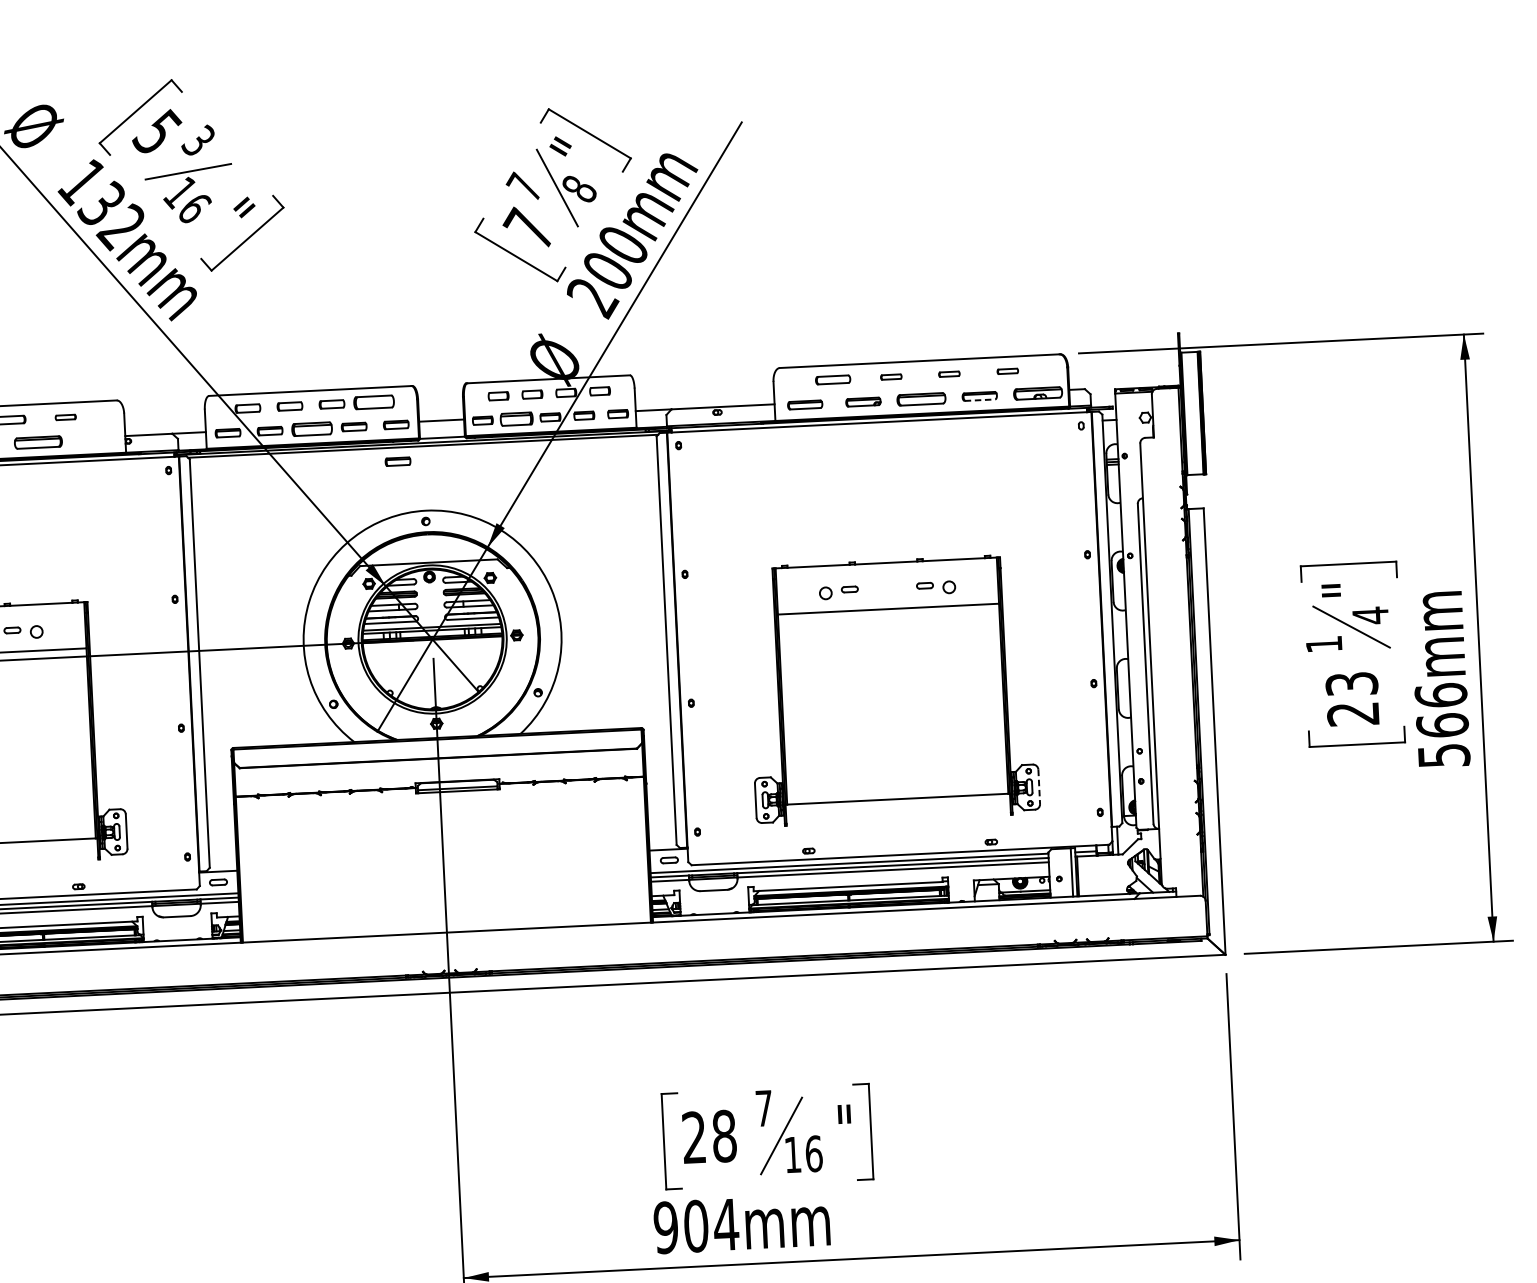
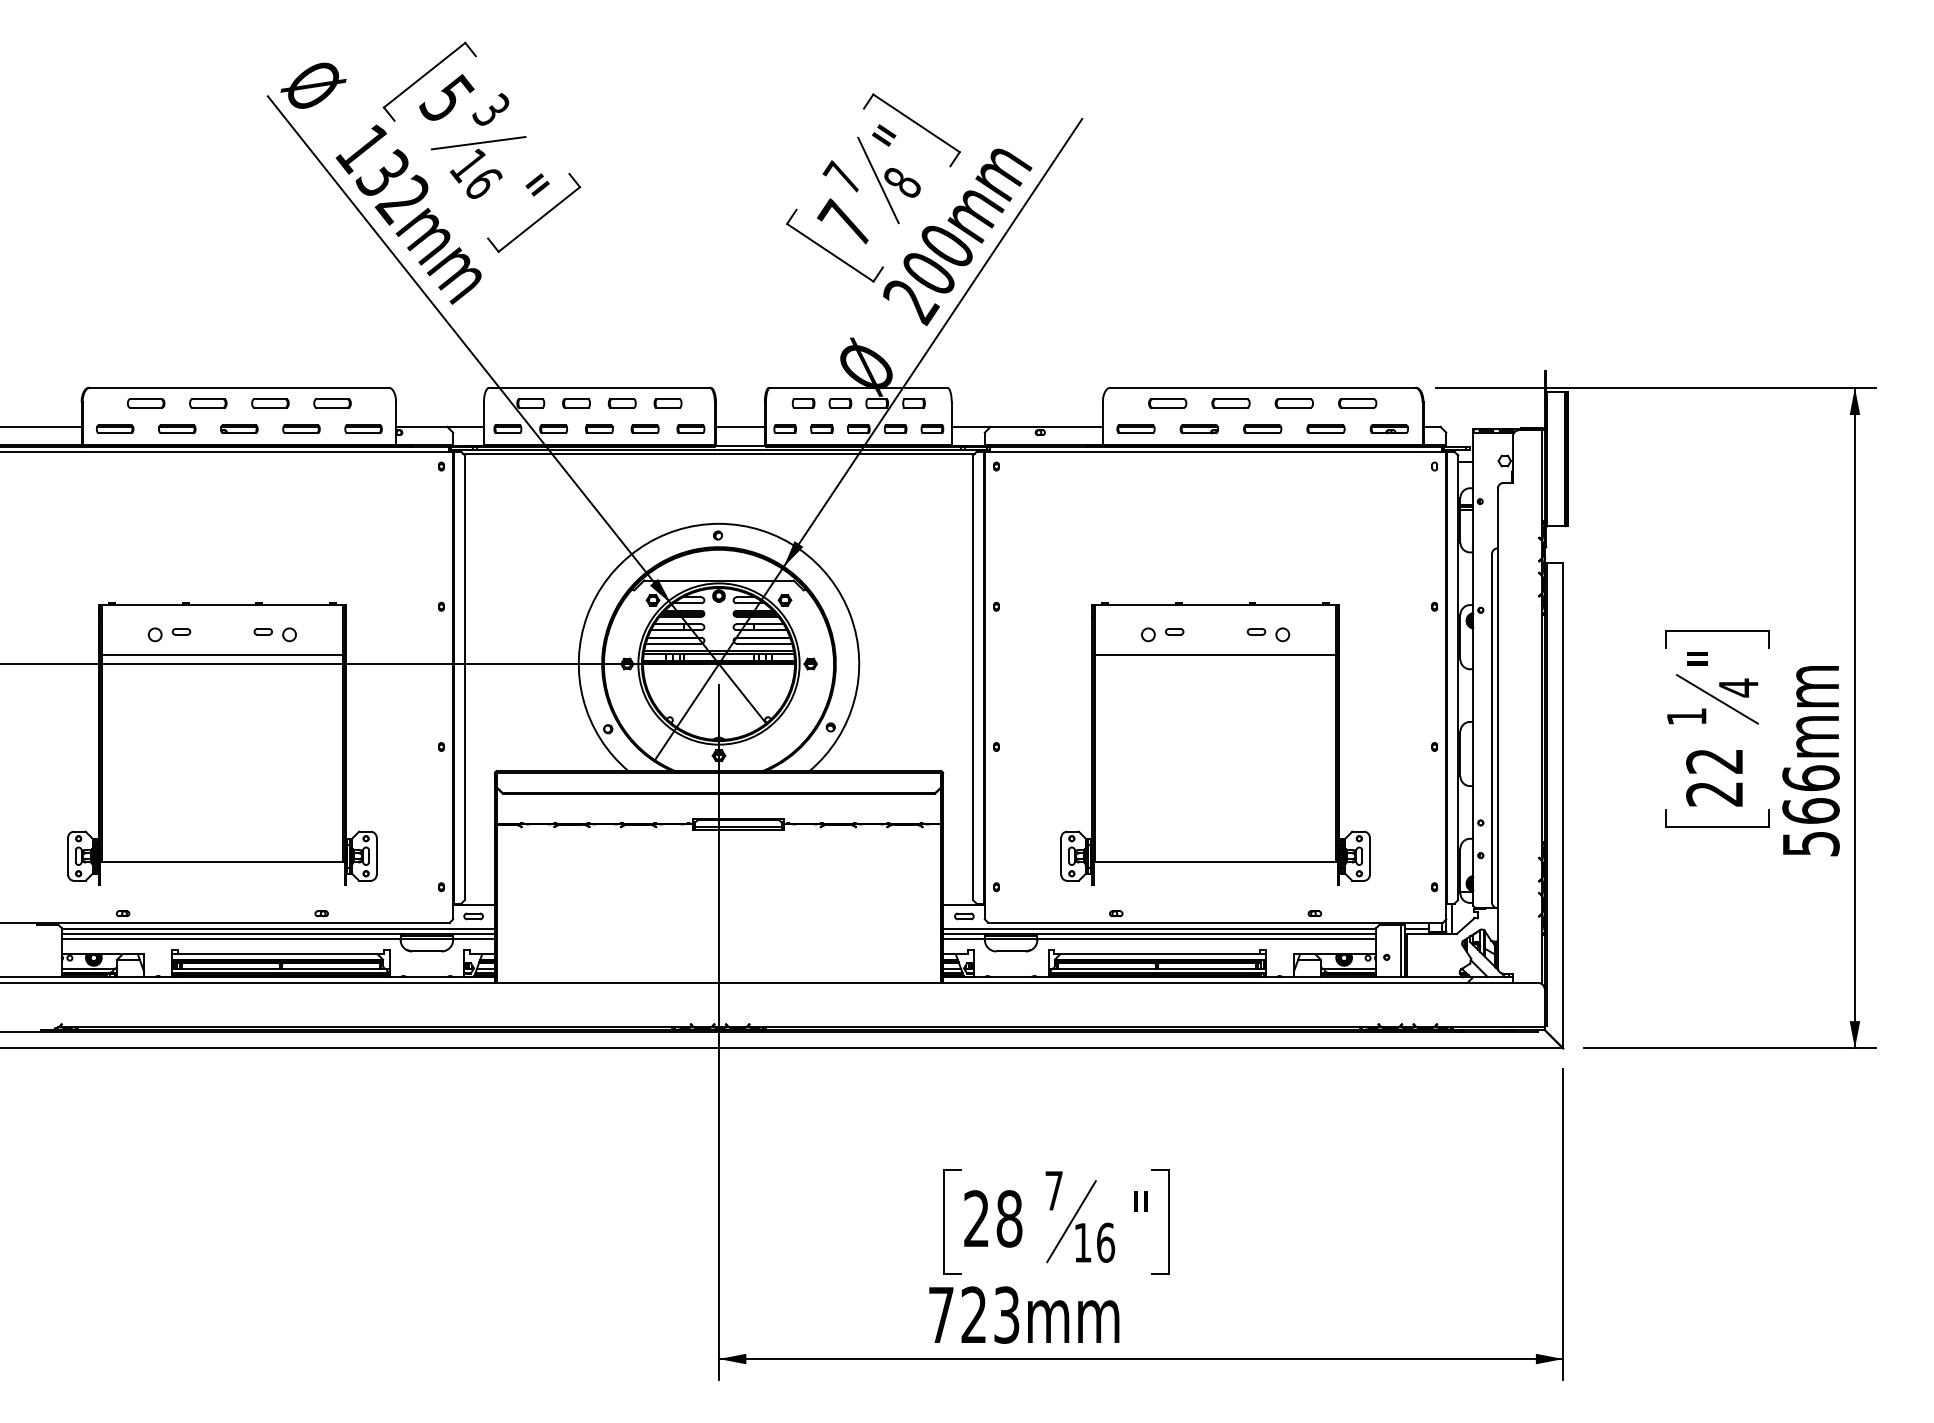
part: (1007, 371) -> (1357, 403), size x1.67
part: (948, 374) -> (1293, 403), size x1.67
part: (890, 377) -> (1230, 403), size x1.67
part: (1037, 393) -> (1388, 429), size x0.71
part: (921, 398) -> (1262, 428), size x0.71
line: (980, 400) -> (1326, 433), dashed -> solid
part: (373, 402) -> (667, 403), size x0.62
part: (65, 417) -> (332, 403), size x1.67
part: (516, 418) -> (821, 428), size x0.62
part: (312, 428) -> (599, 428), size x0.62
part: (95, 439) -> (363, 428), added
part: (38, 441) -> (301, 428), size x0.71
part: (397, 461) -> (690, 468), removed
text: (1351, 684) -> (1714, 761), 23 -> 22
line: (1038, 787) -> (1369, 856), dashed -> solid
text: (696, 1225) -> (974, 1314), 904mm -> 723mm

